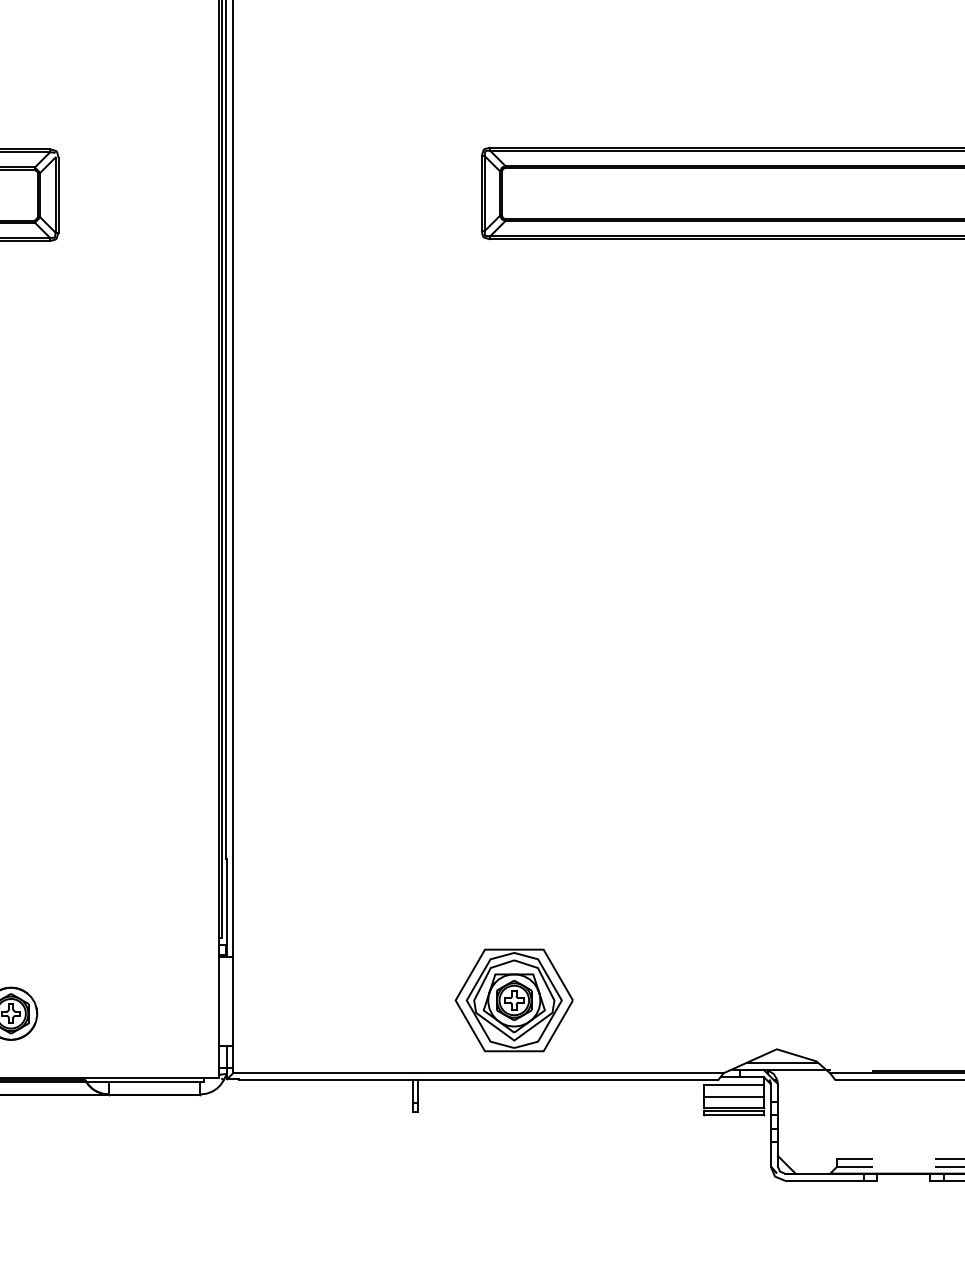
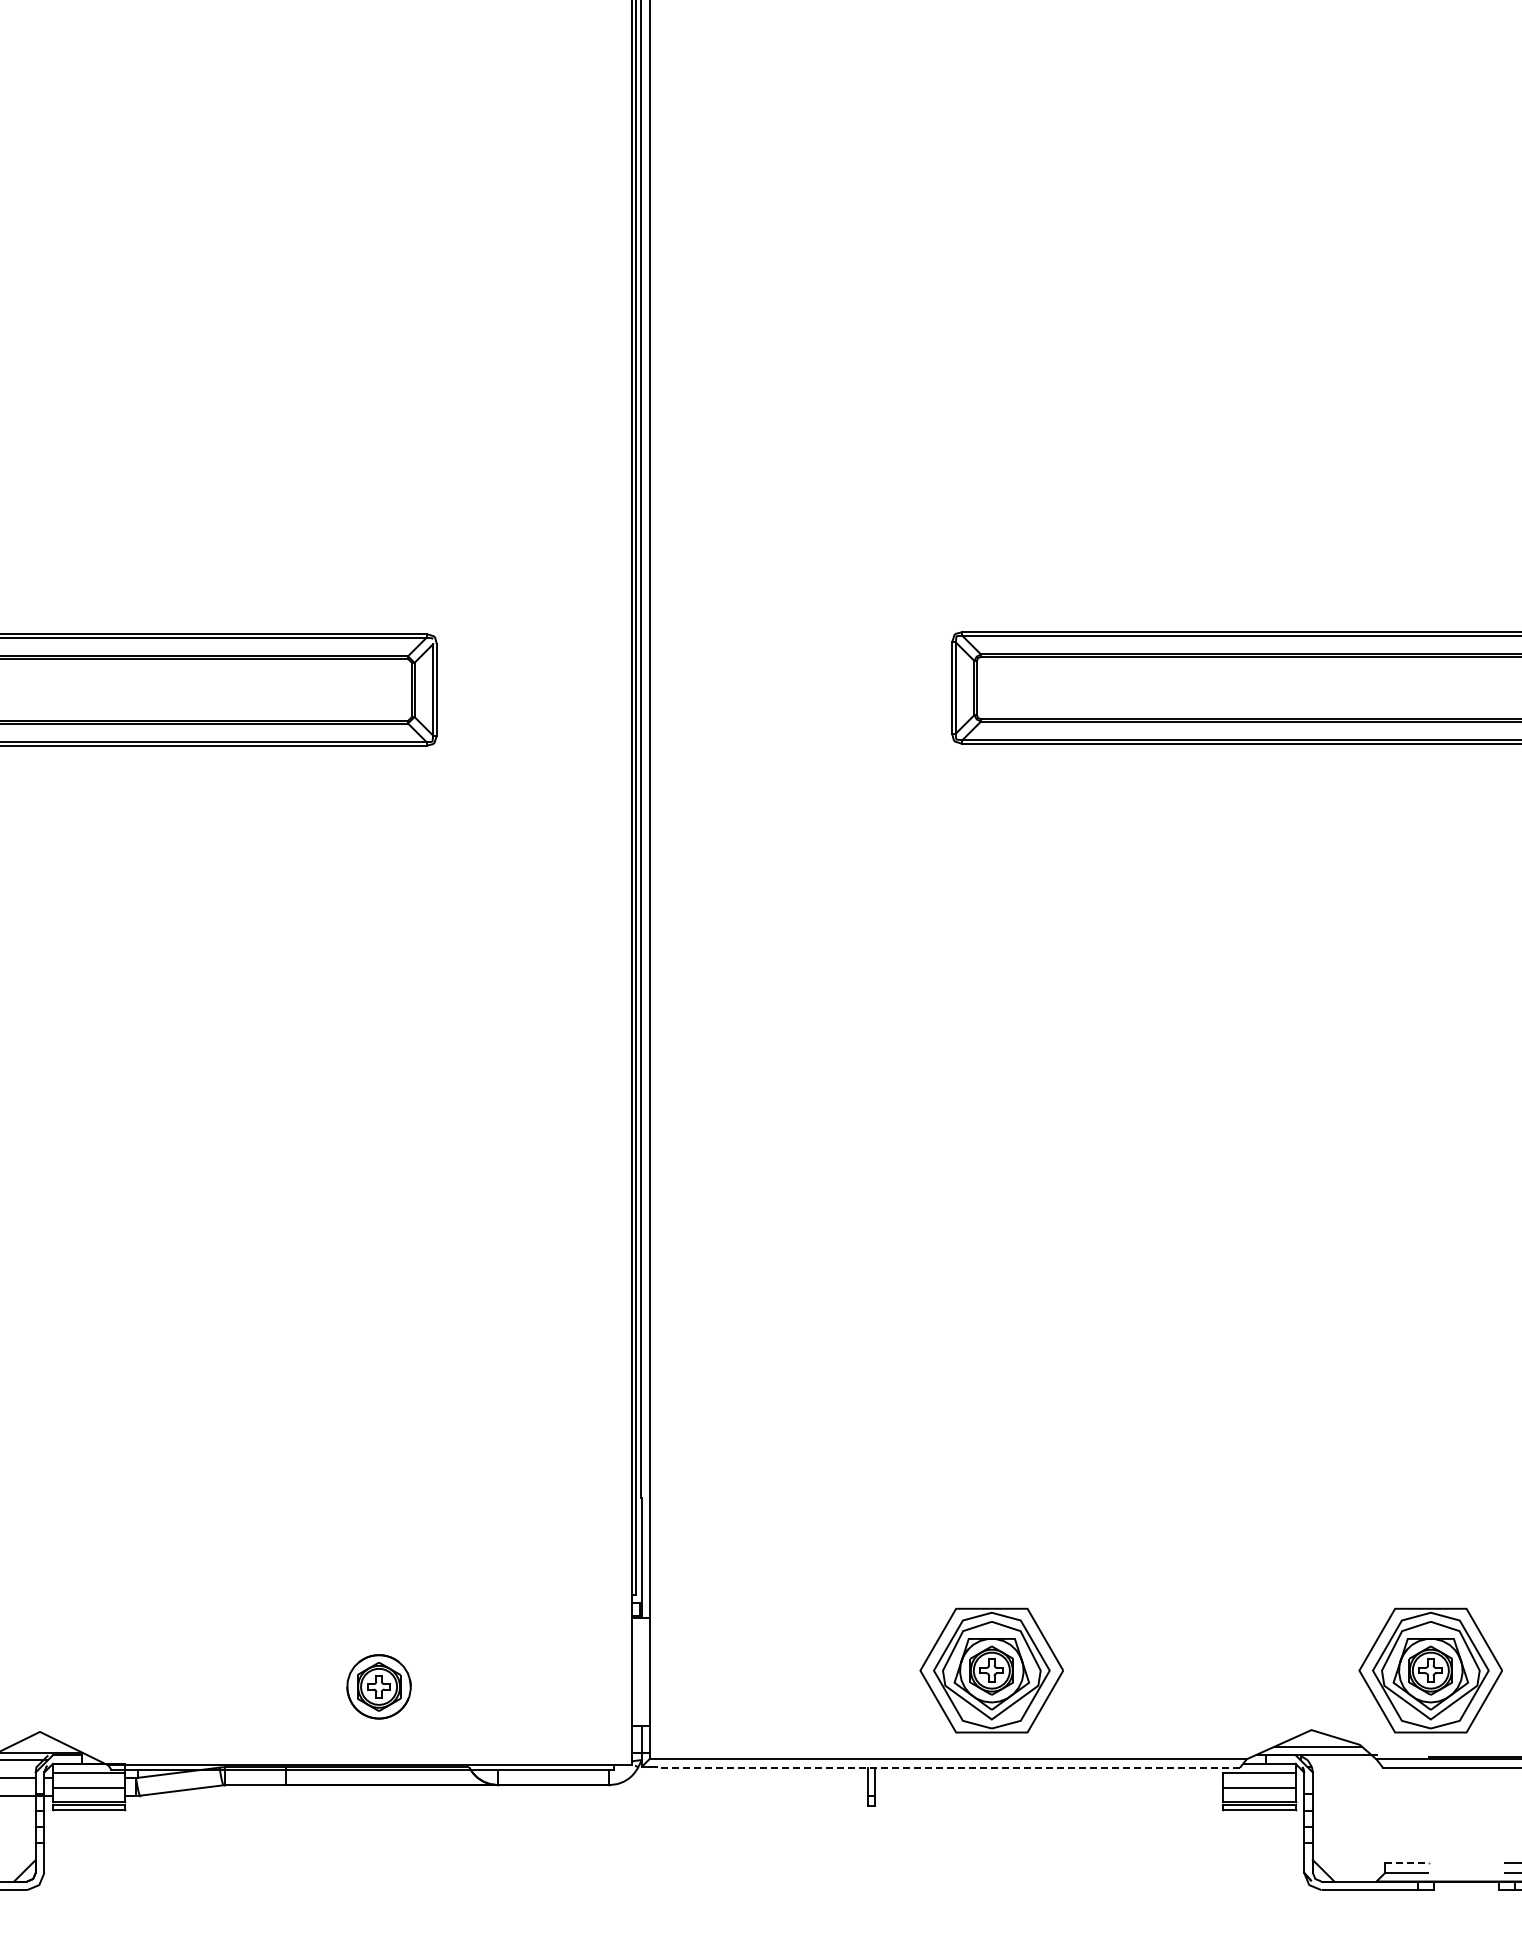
part: (874, 1000) -> (1430, 1670), added
line: (478, 1080) -> (948, 1767), solid -> dashed
line: (855, 1158) -> (1407, 1863), solid -> dashed

